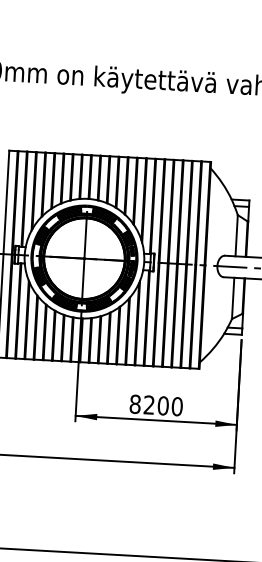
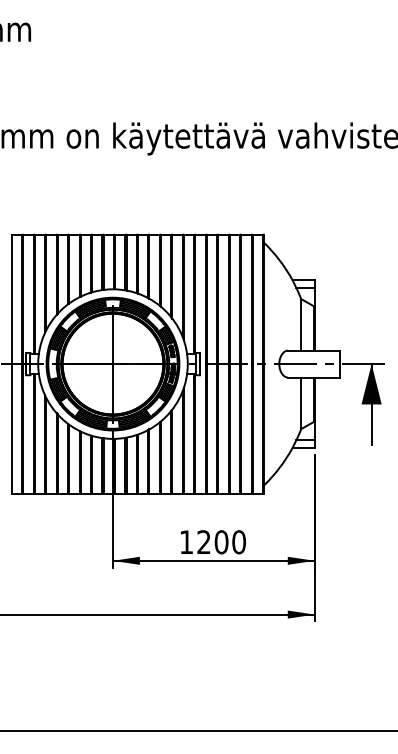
text: (135, 404) -> (186, 542), 8200 -> 1200

